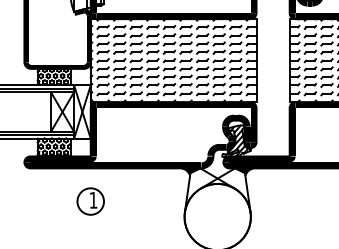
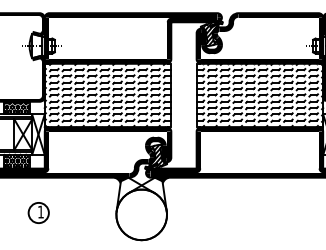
part: (90, 200) -> (38, 212), moved

